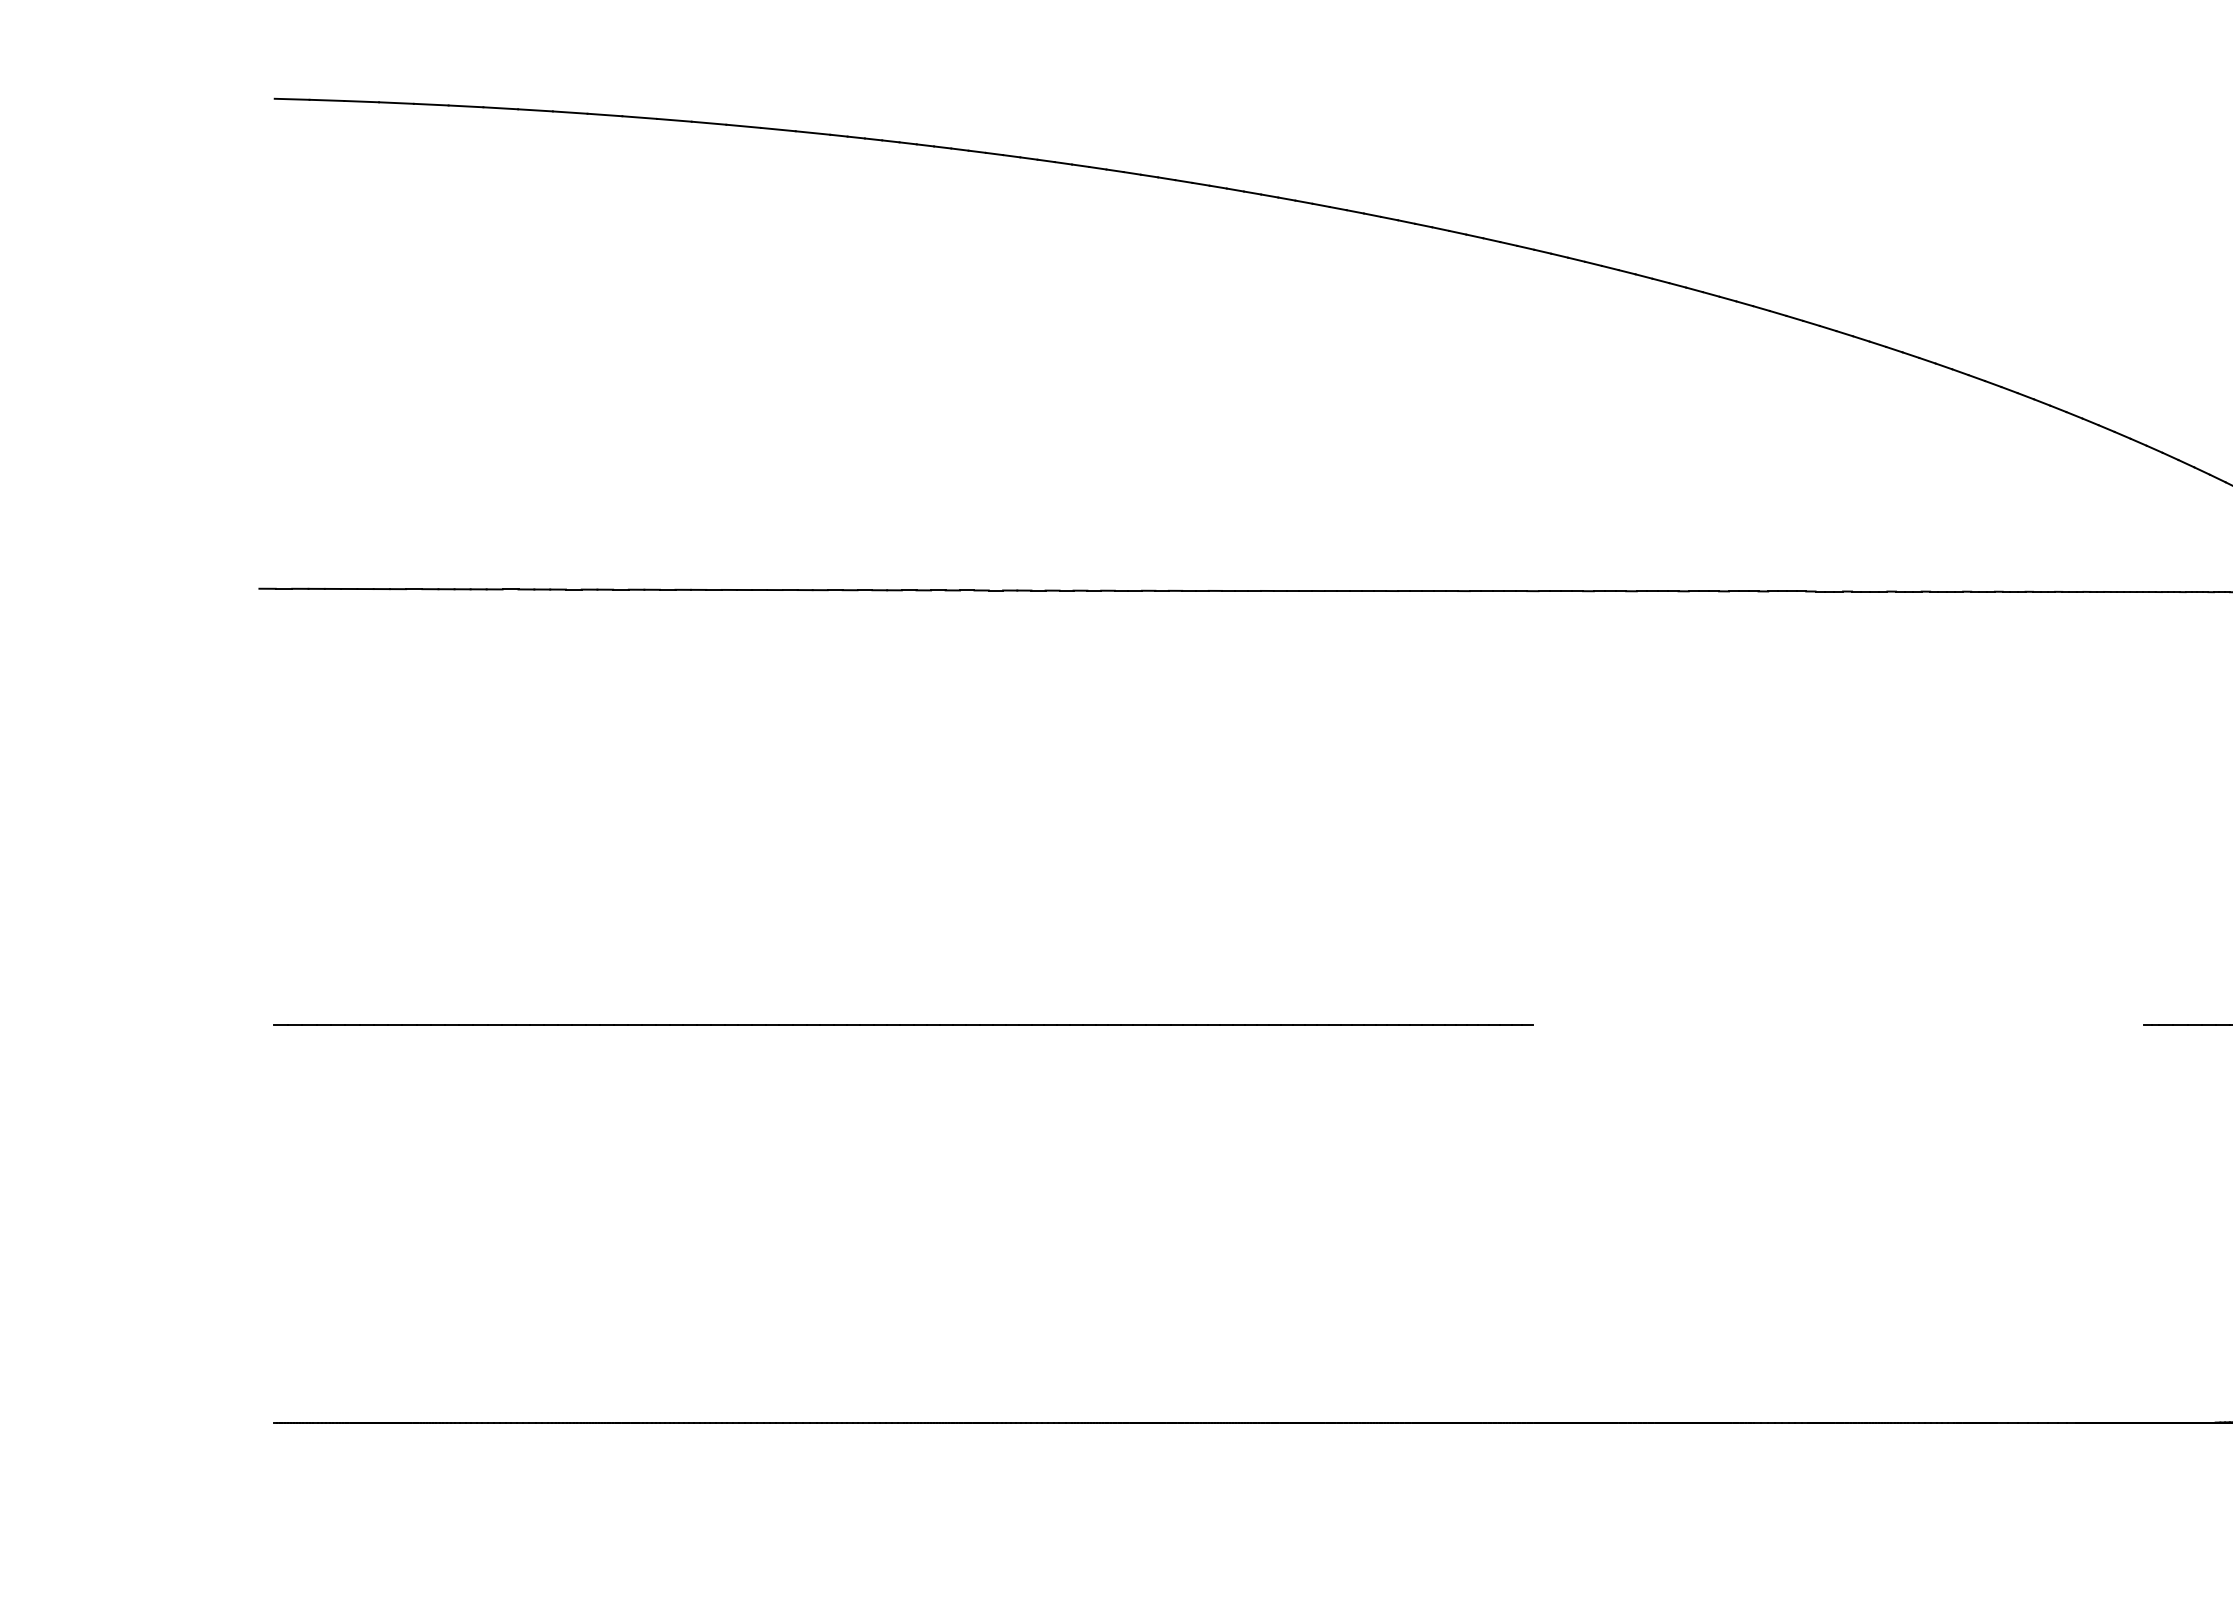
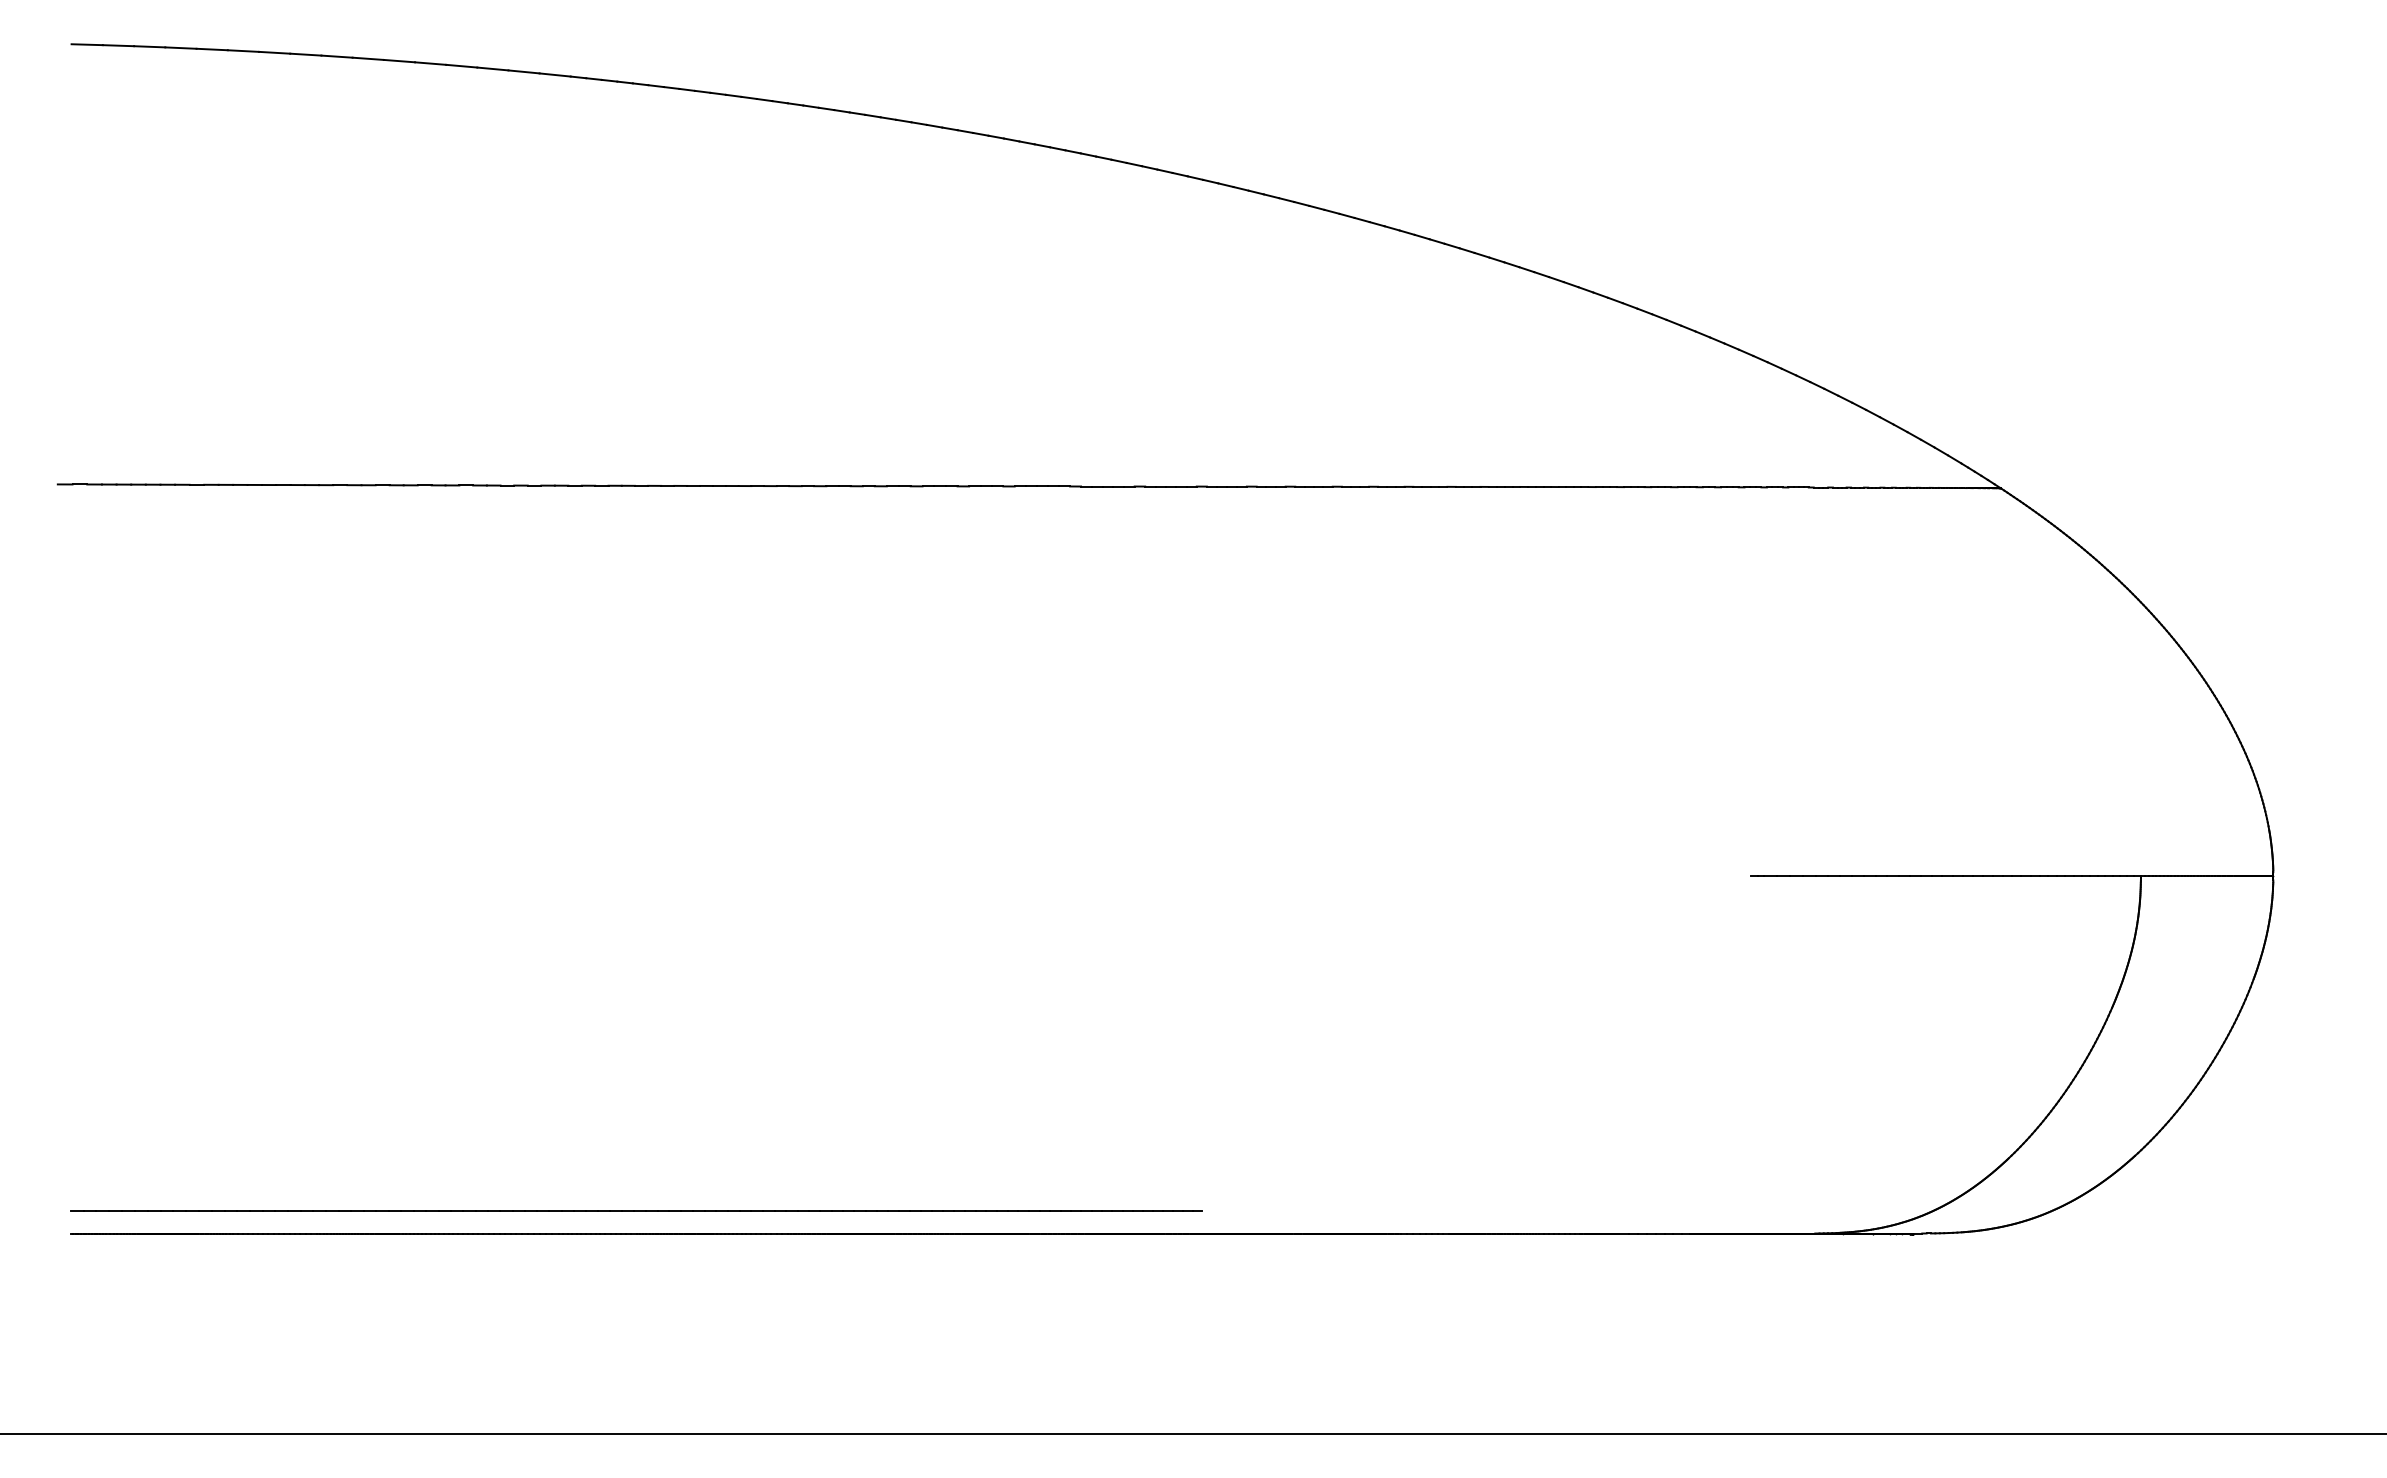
line: (903, 1024) -> (636, 1210), moved

